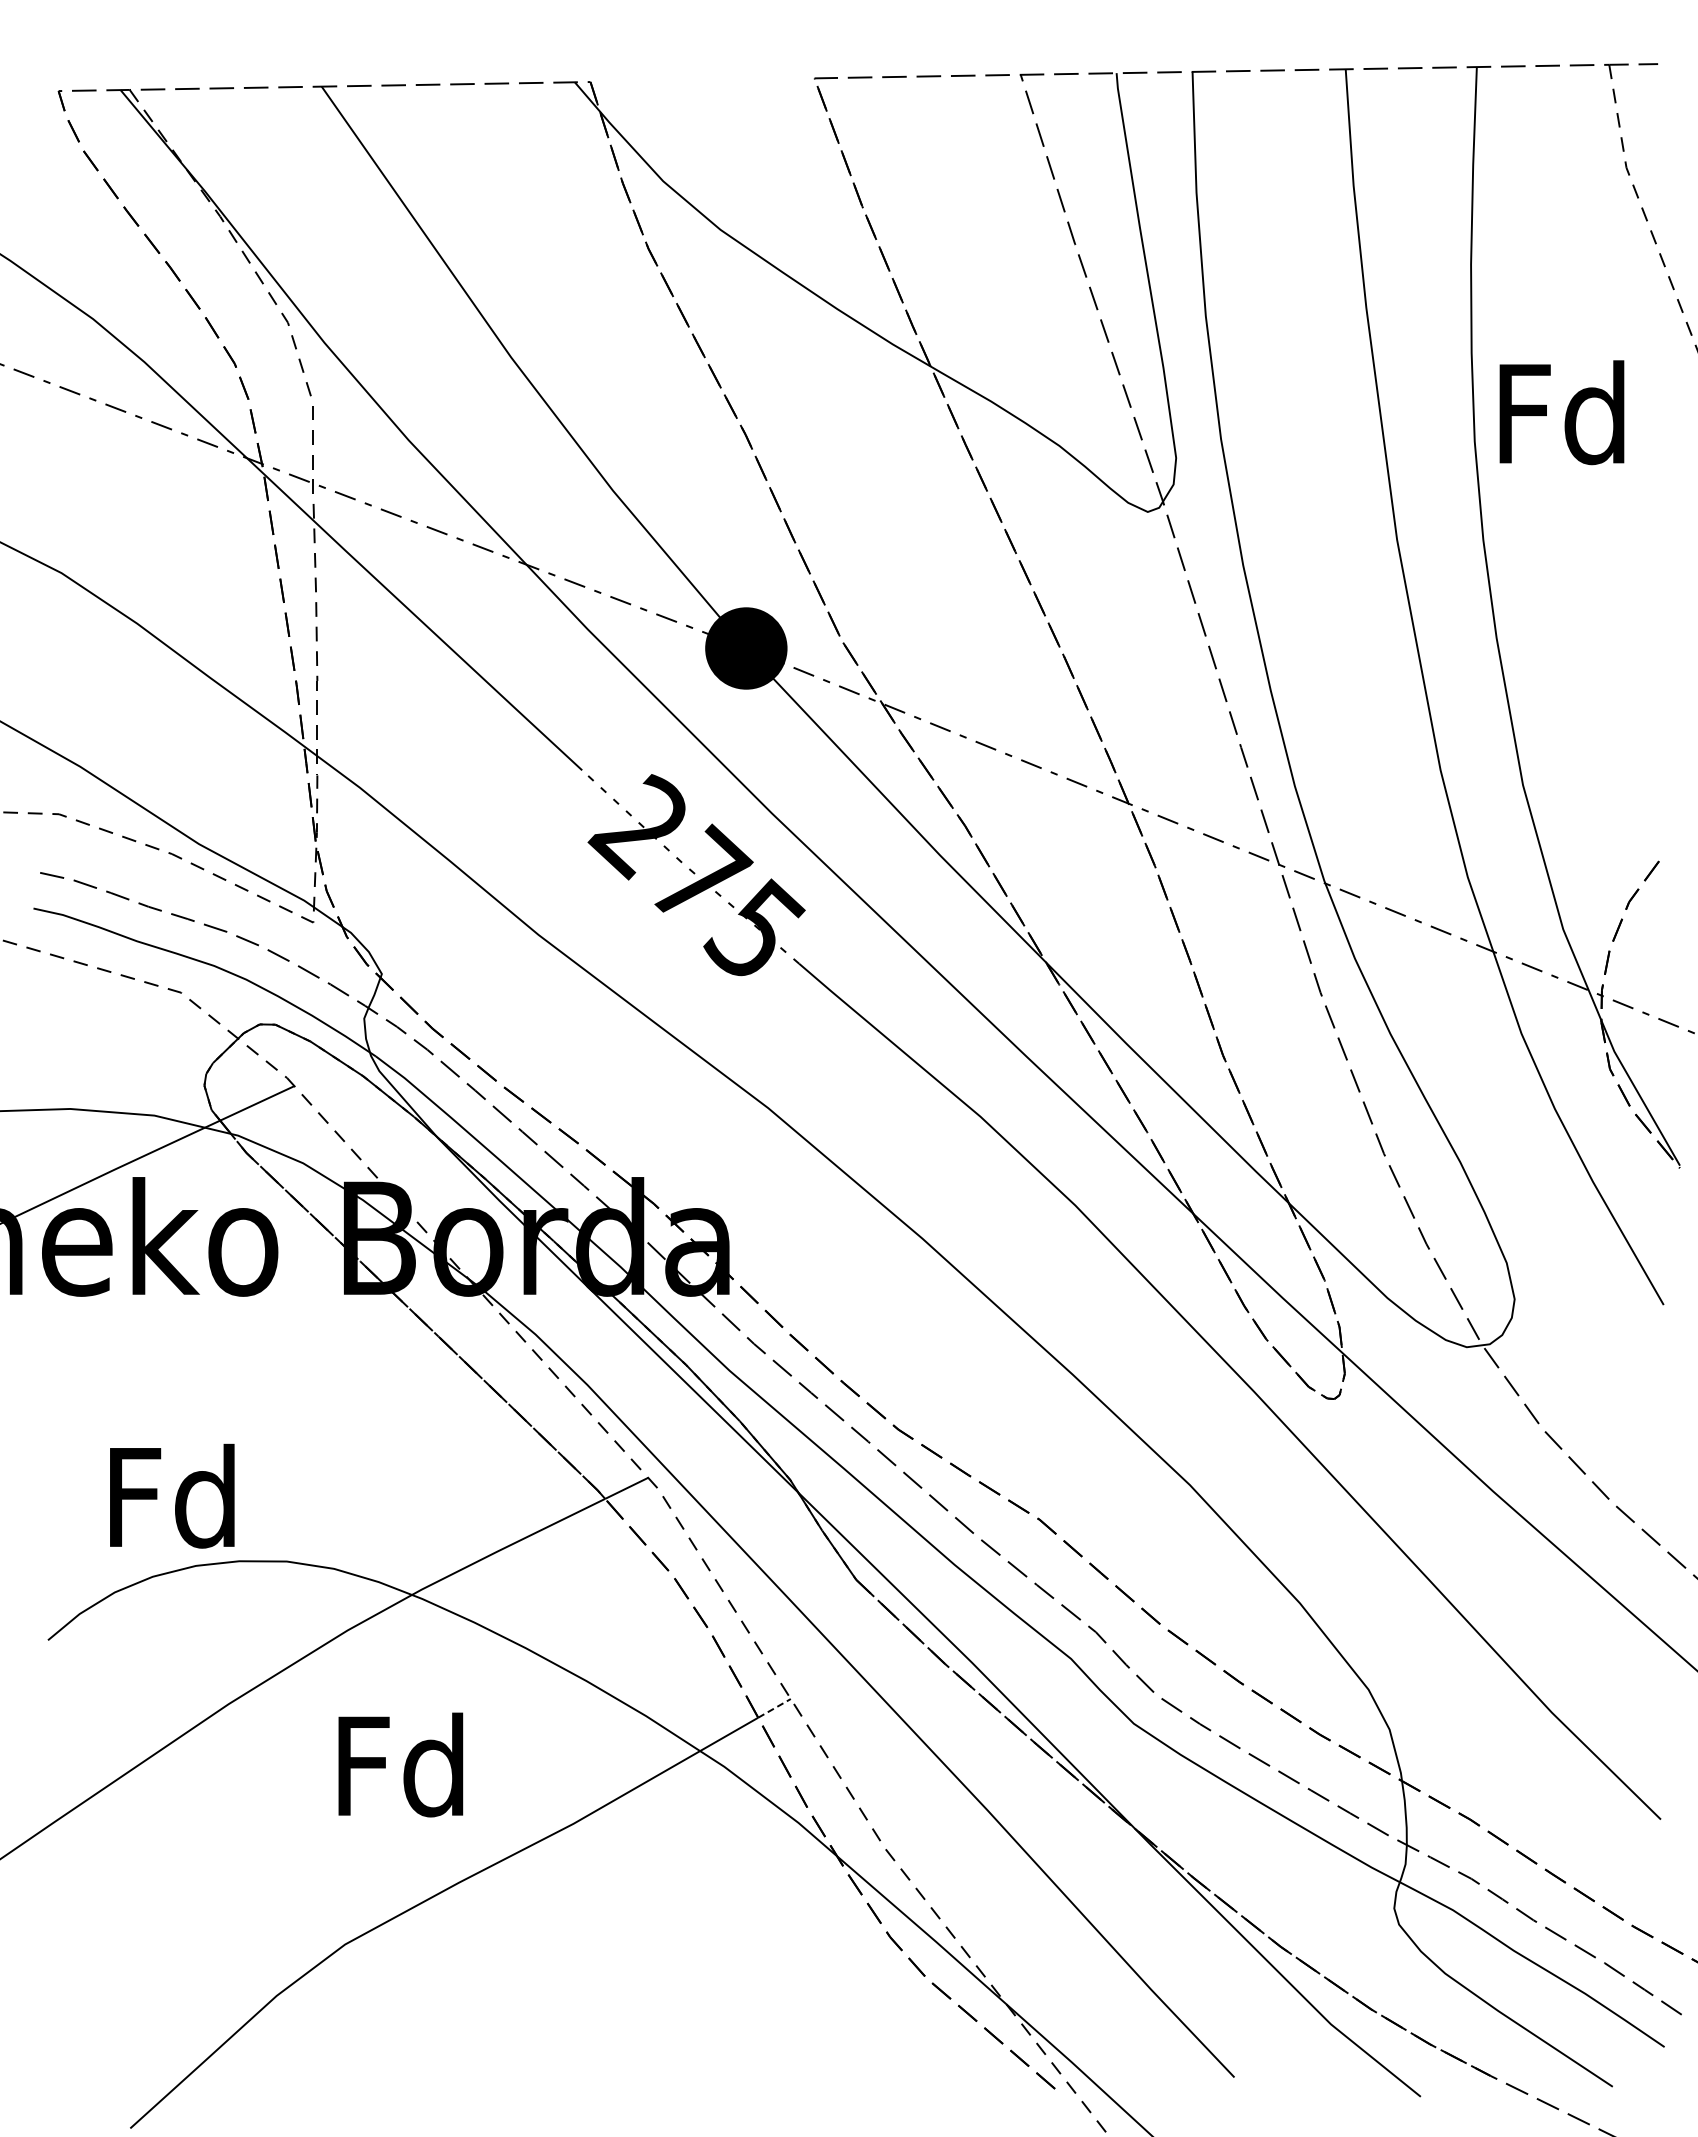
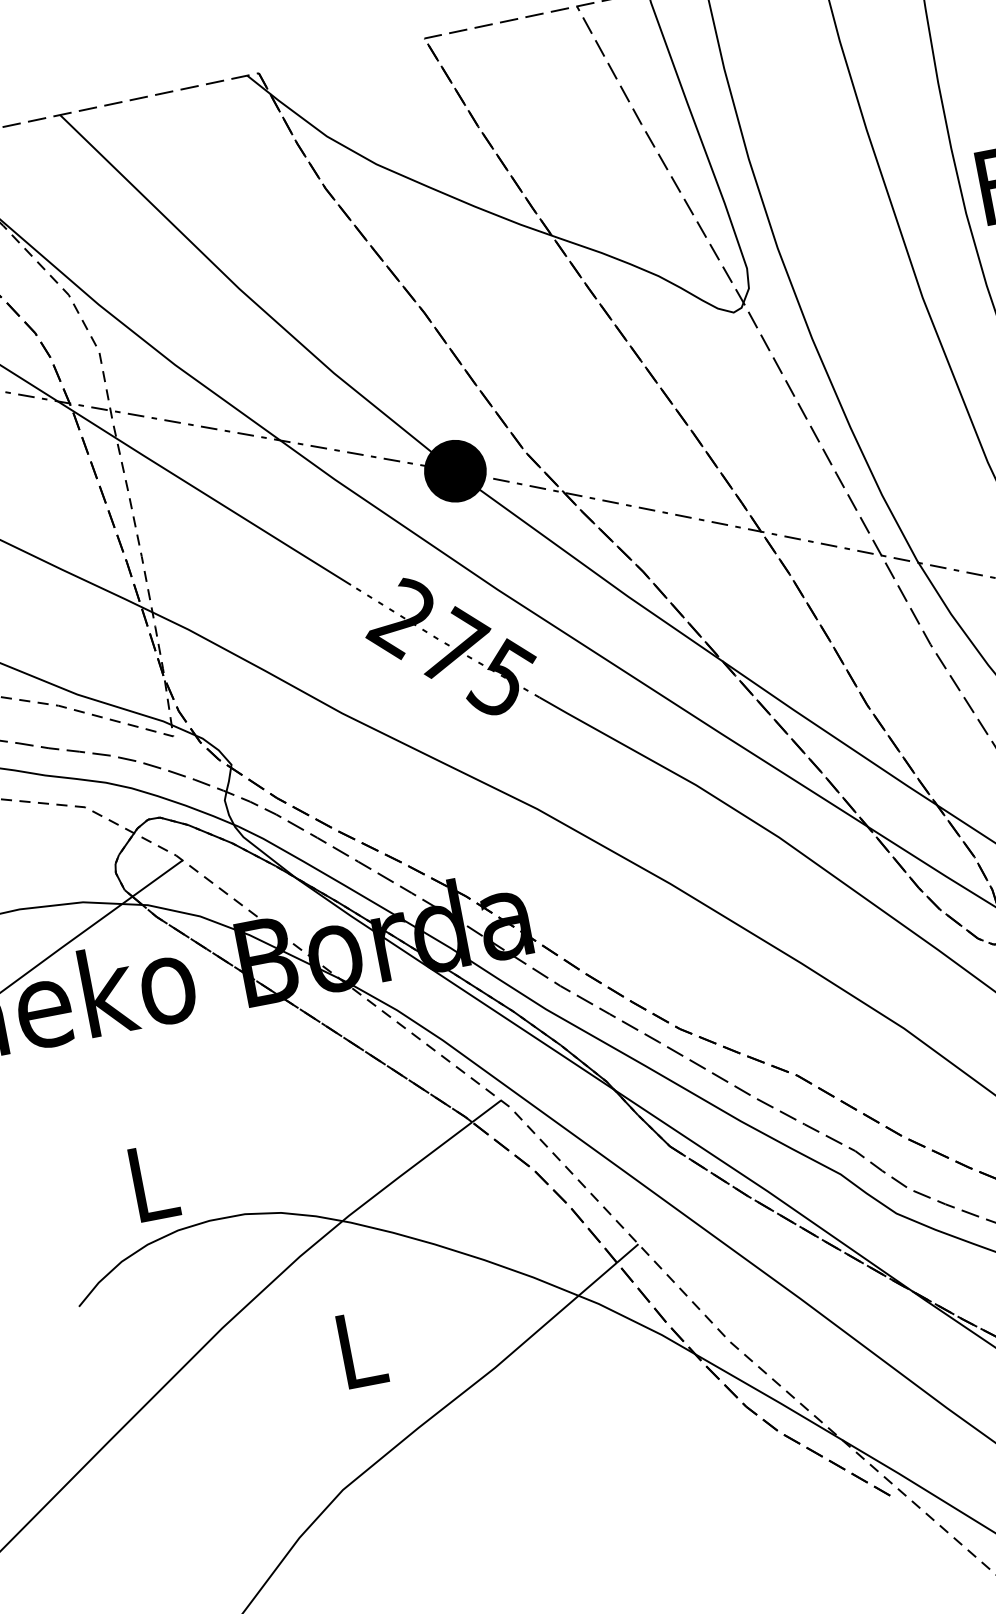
text: (172, 1495) -> (150, 1181), Fd -> L
line: (774, 1708) -> (627, 1253), dashed -> solid
text: (400, 1764) -> (358, 1348), Fd -> L

